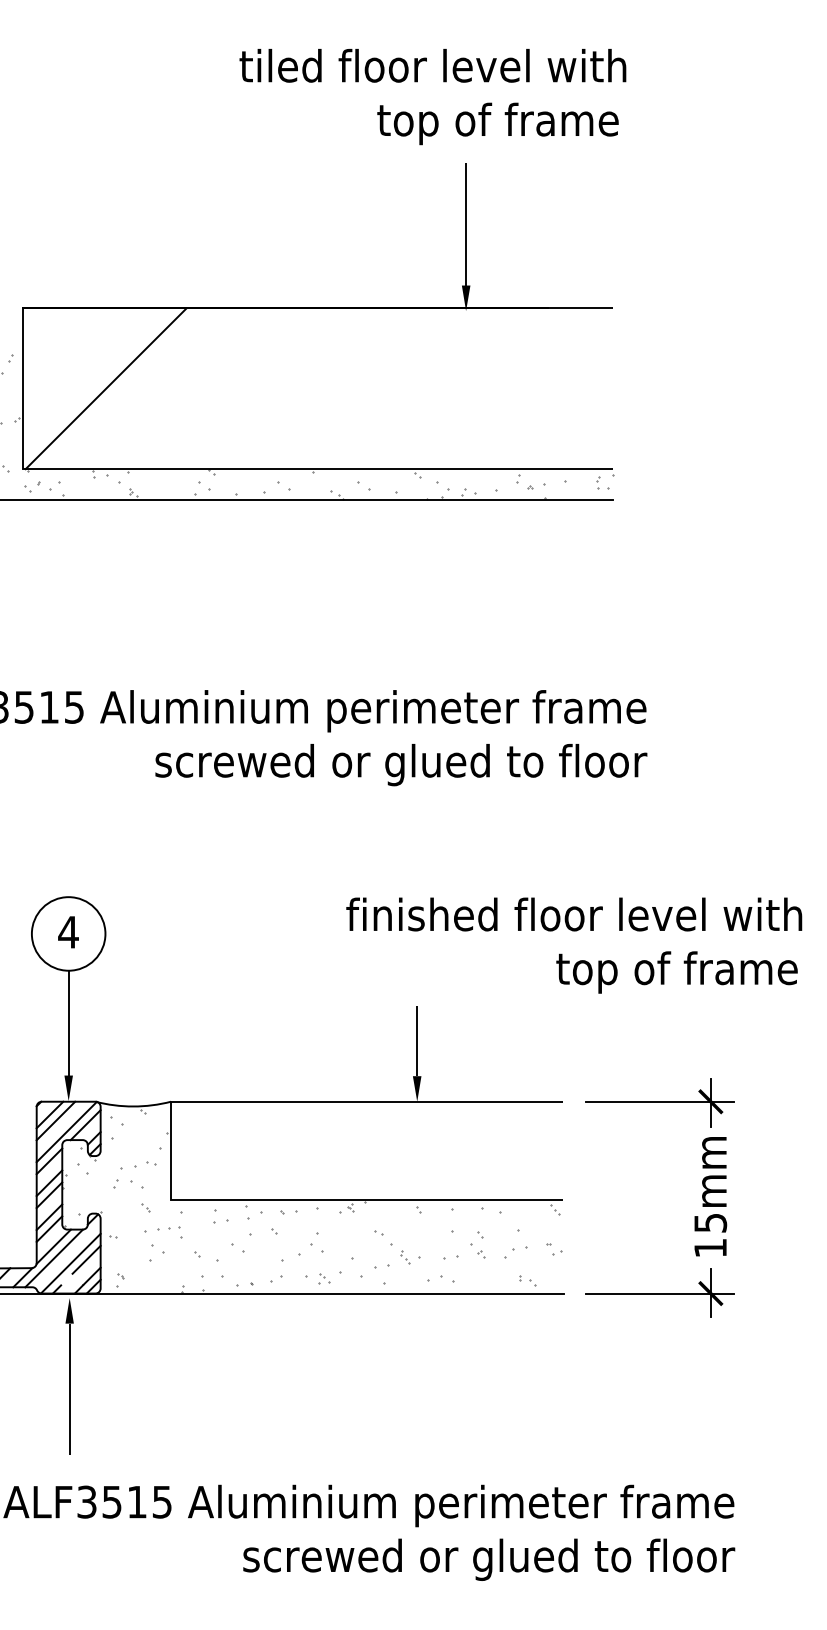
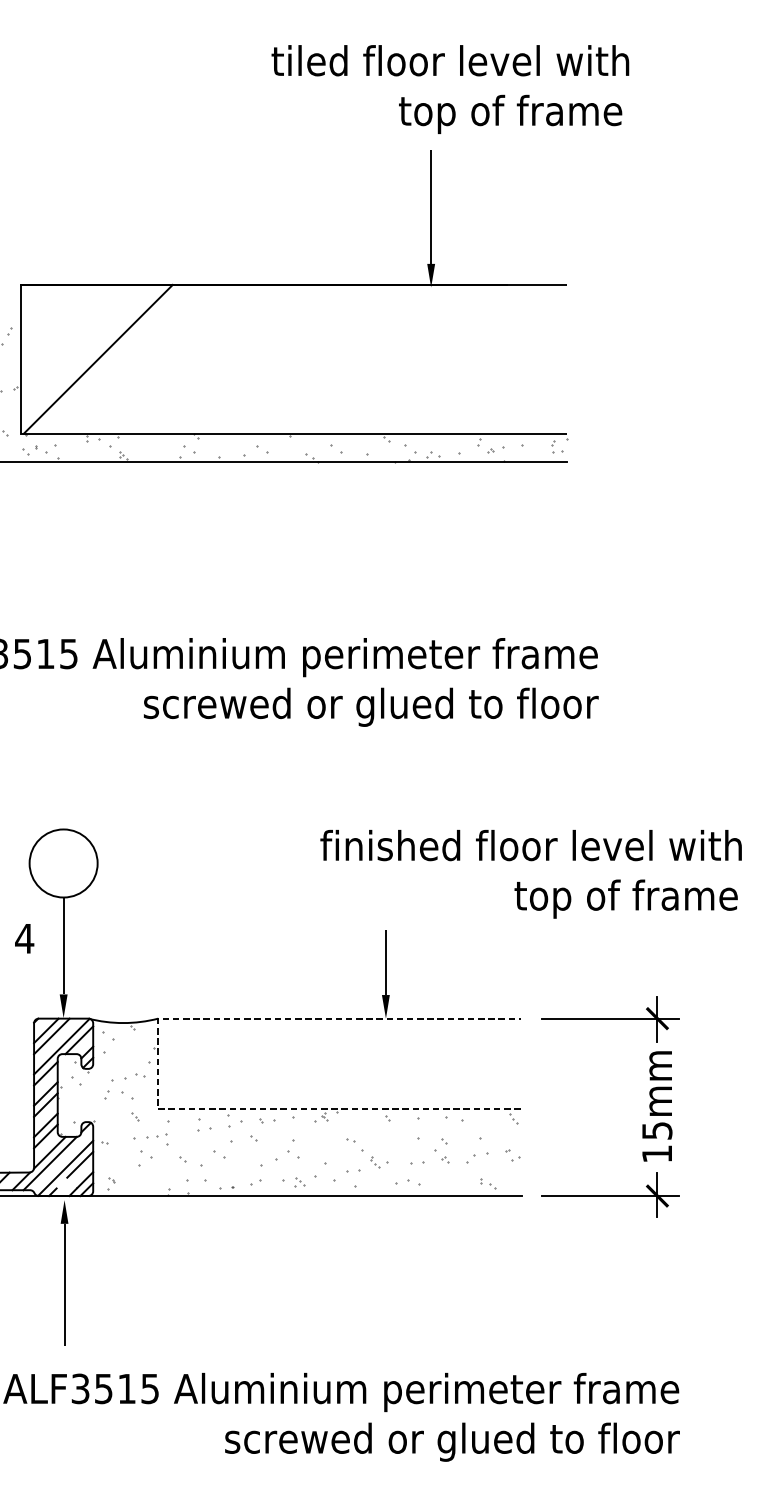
text: (432, 97) -> (450, 90), moved
text: (68, 932) -> (24, 938), moved
line: (171, 1150) -> (158, 1063), solid -> dashed

